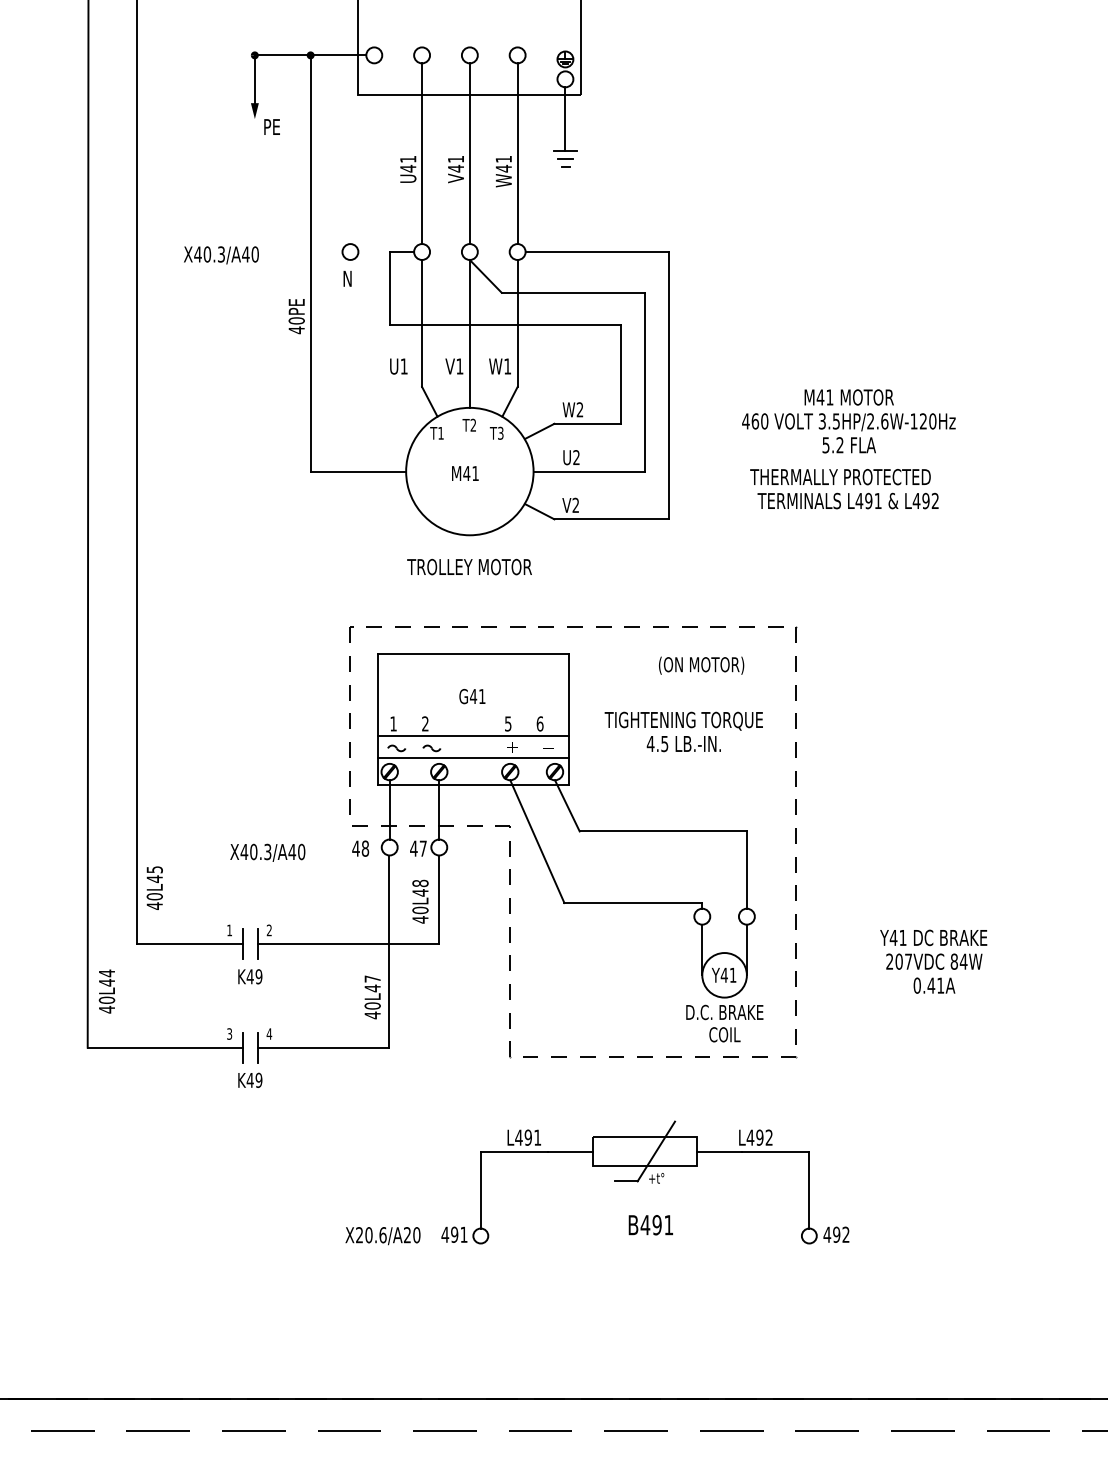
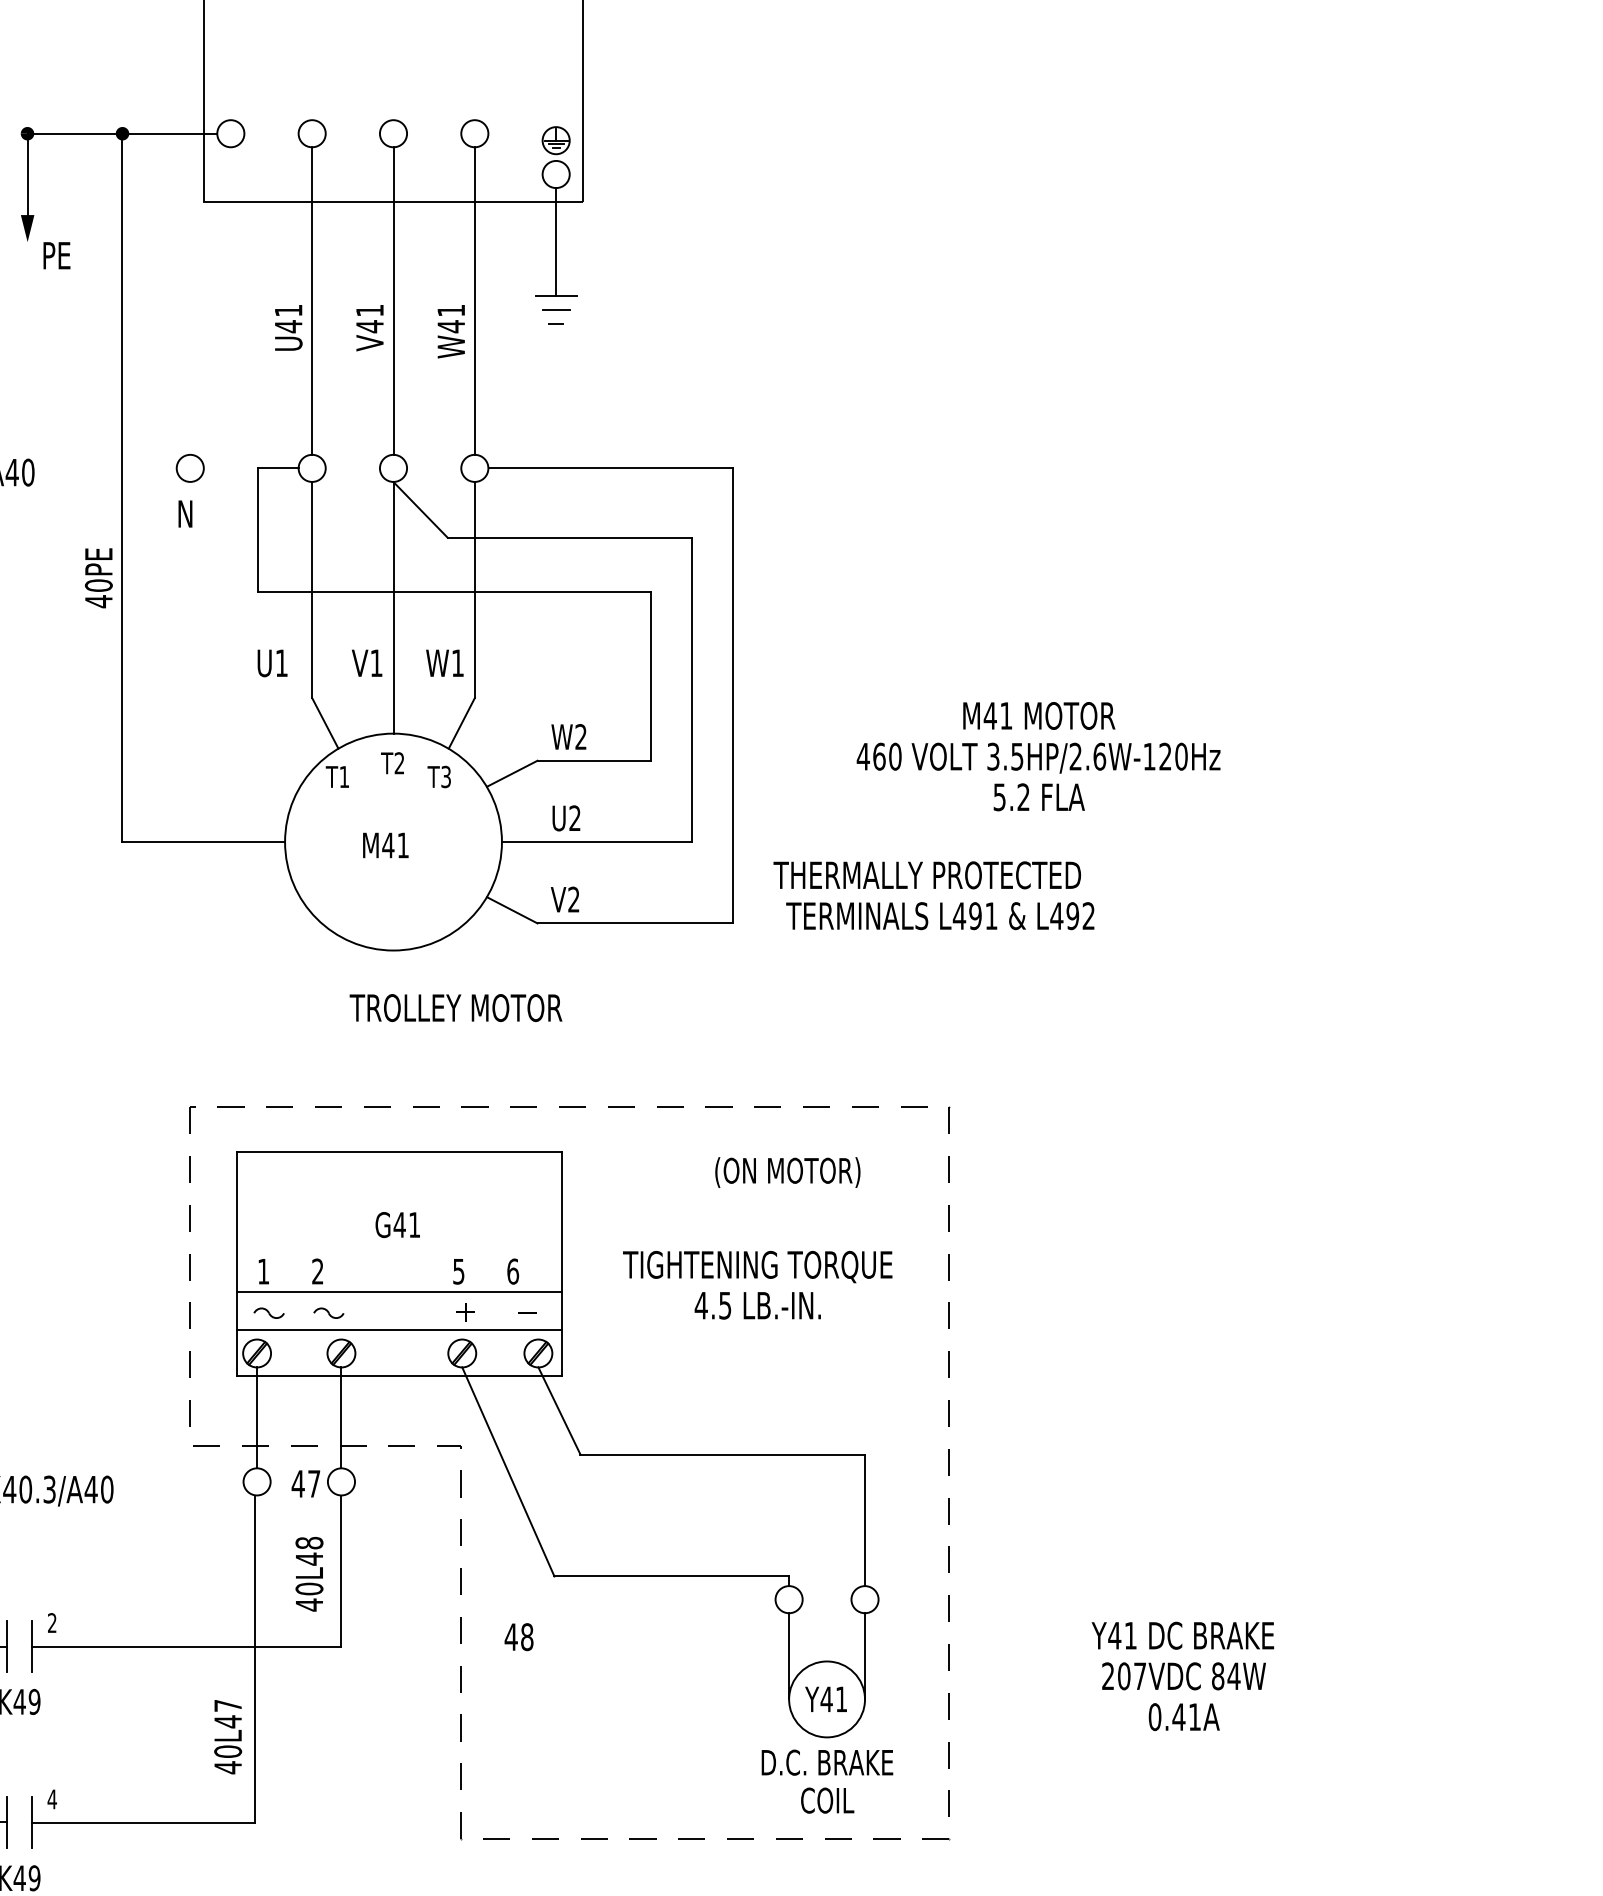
text: (844, 489) -> (934, 896), moved
text: (469, 566) -> (455, 1007), moved
text: (360, 848) -> (518, 1636), moved

